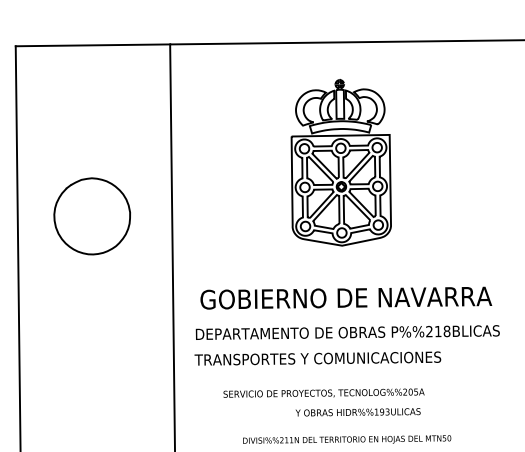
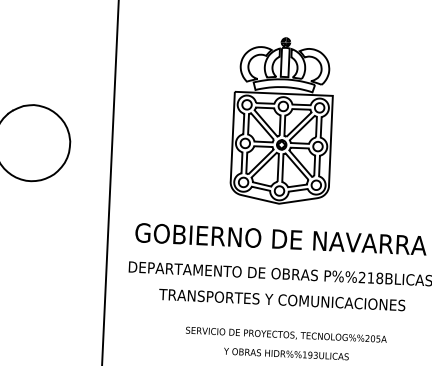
part: (340, 162) -> (282, 120), moved
text: (317, 358) -> (281, 299), moved
text: (323, 392) -> (285, 334), moved

